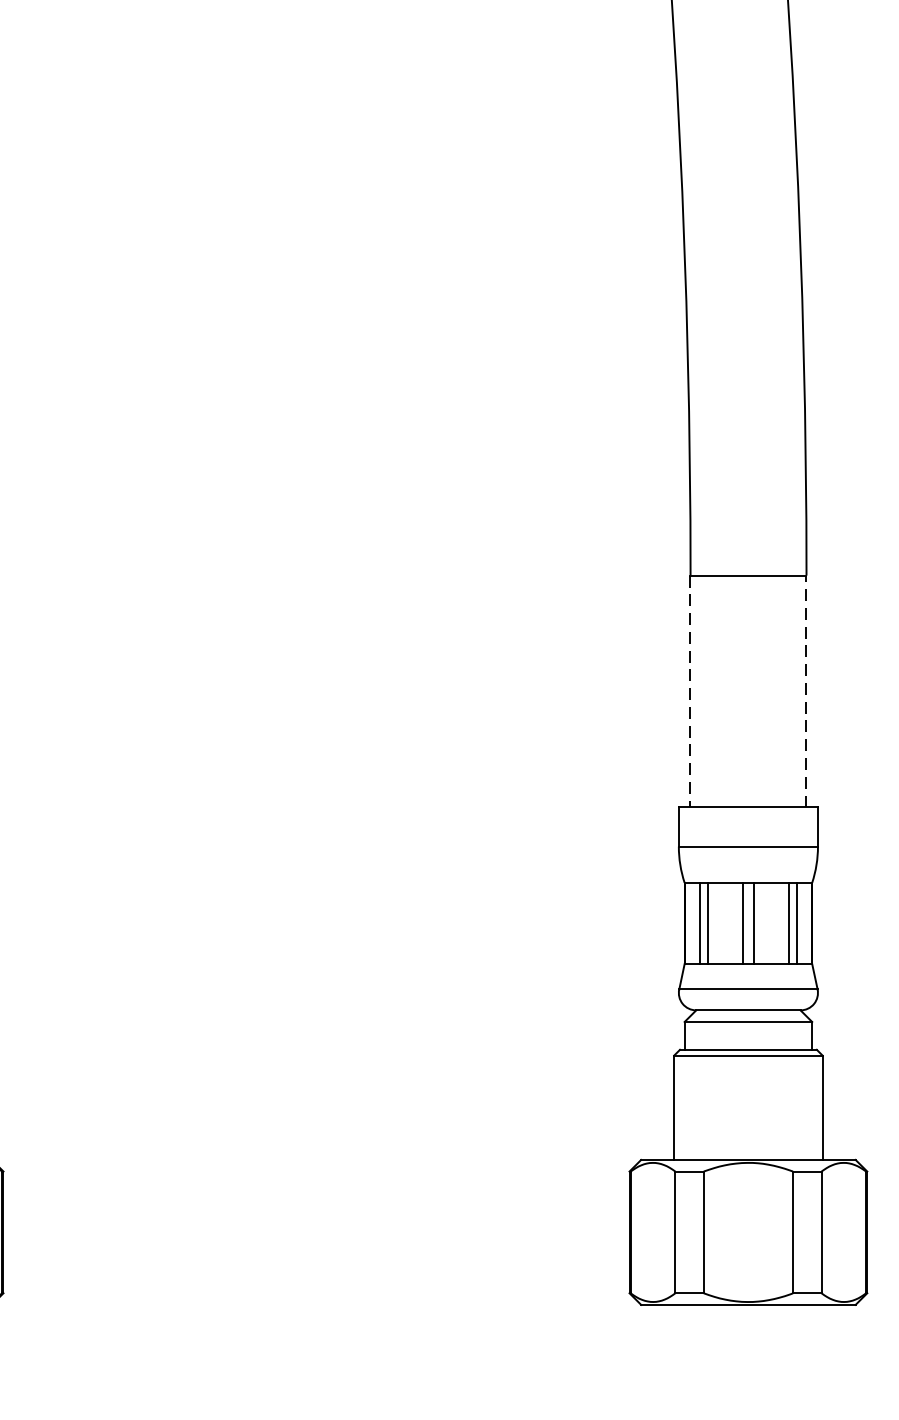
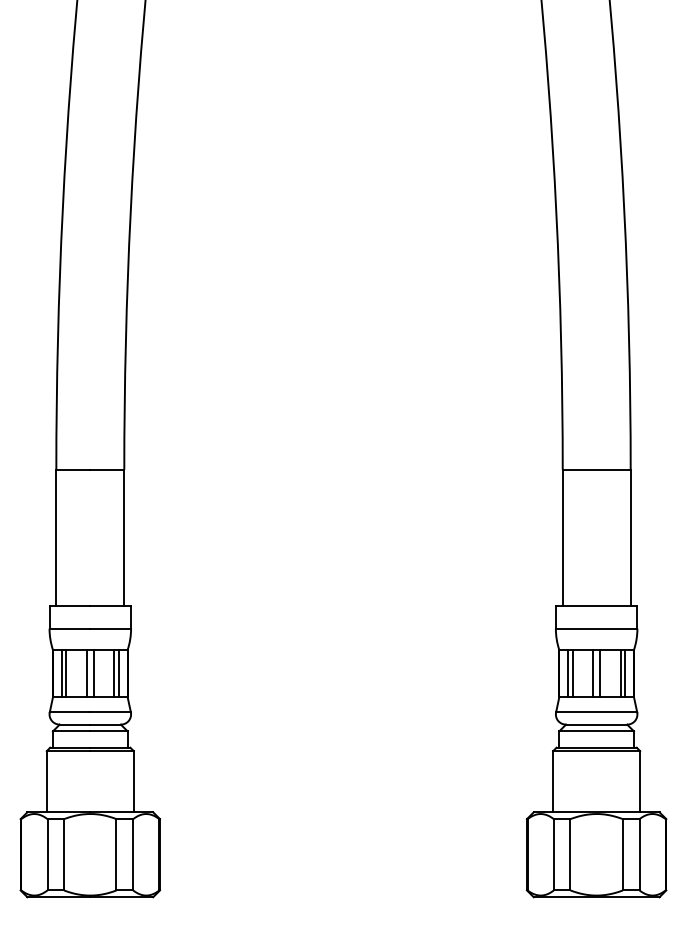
line: (690, 691) -> (562, 537), dashed -> solid
line: (806, 691) -> (630, 537), dashed -> solid

